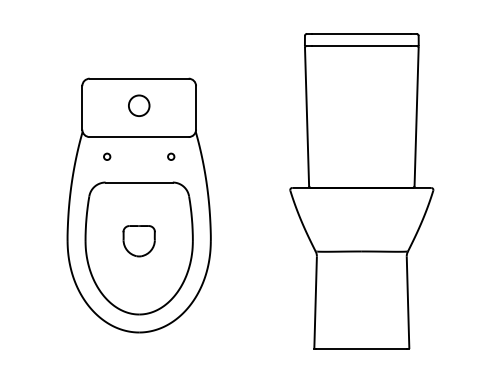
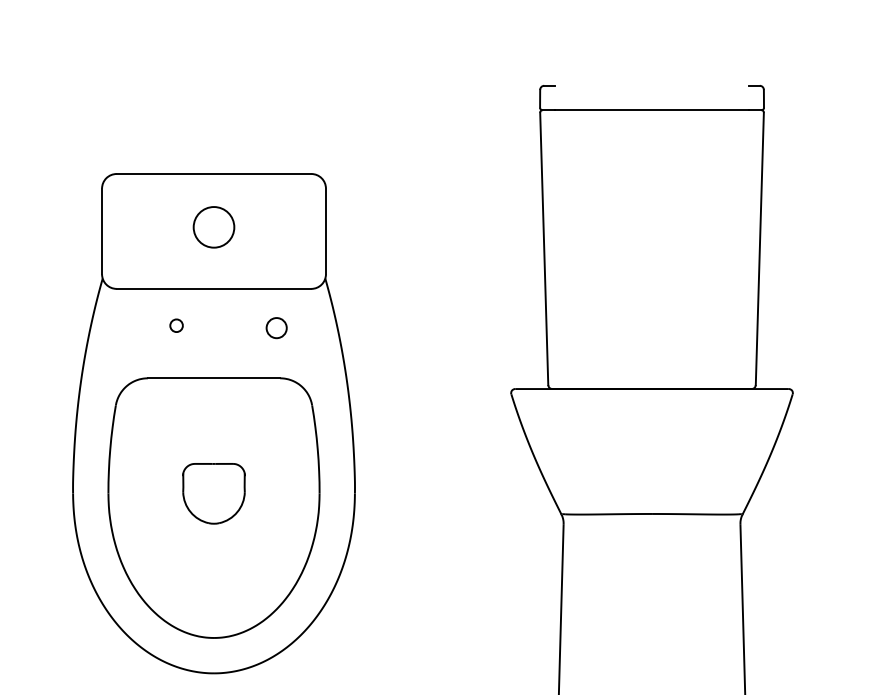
line: (361, 33) -> (651, 85), removed
circle: (107, 156) -> (177, 325), moved
circle: (171, 156) -> (277, 327), size x1.6

